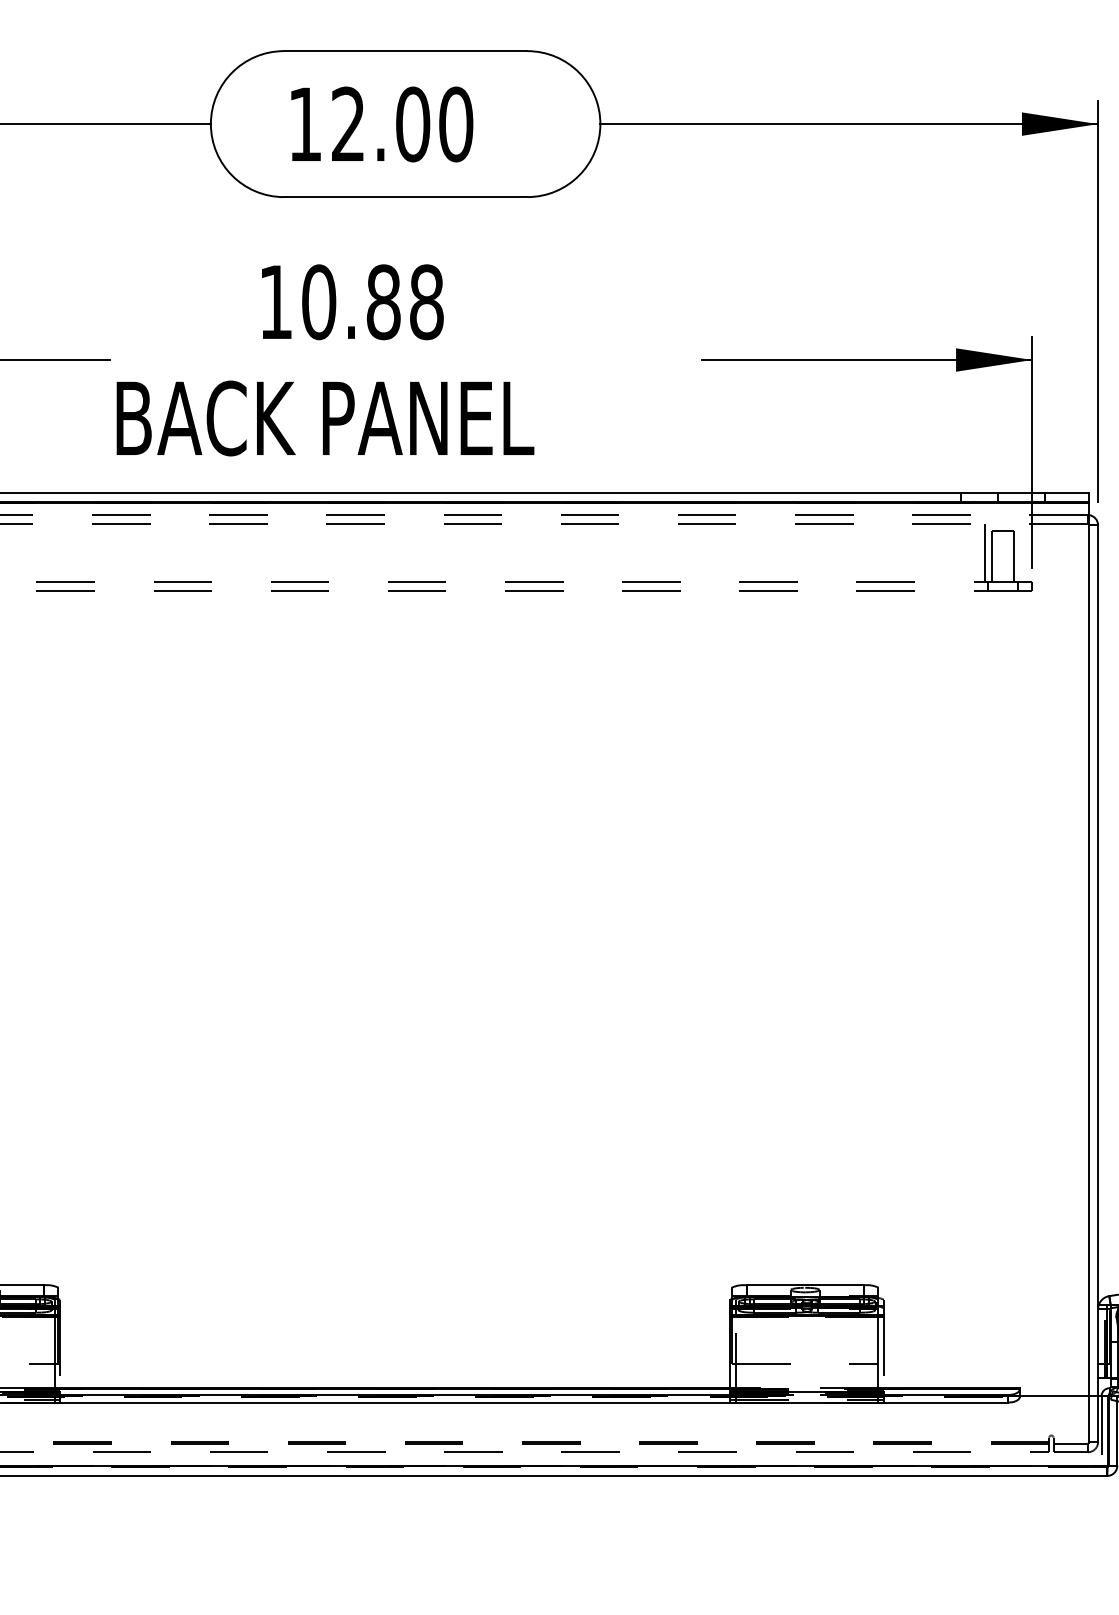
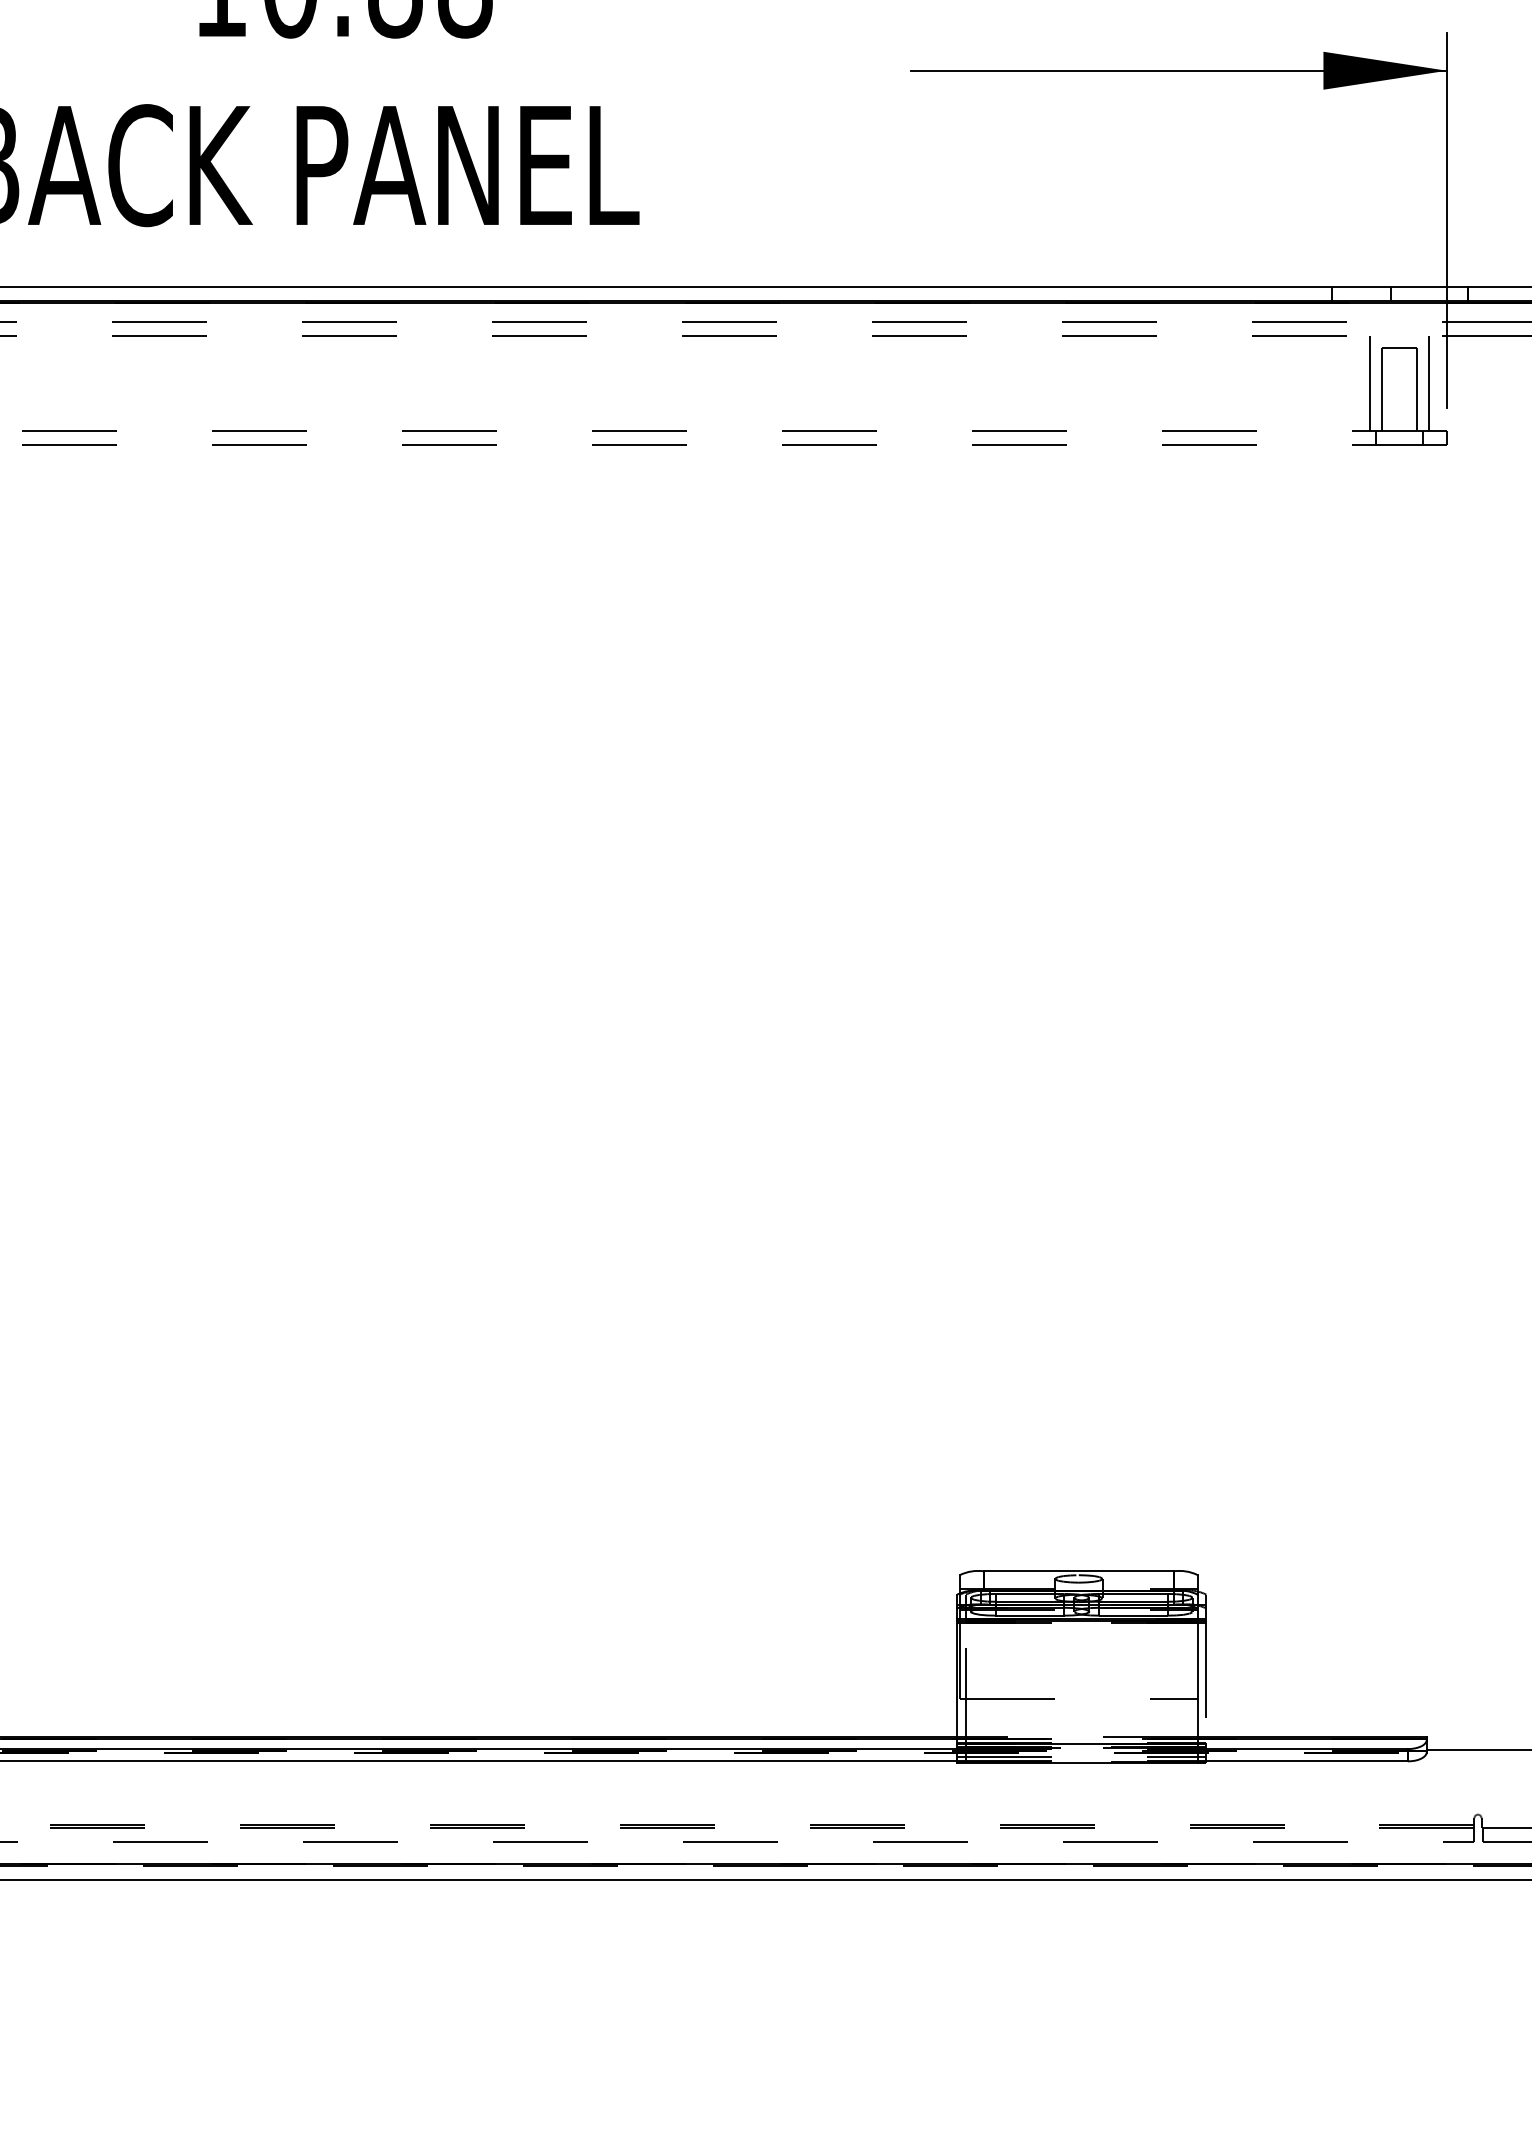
line: (1021, 552) -> (1429, 382), added

